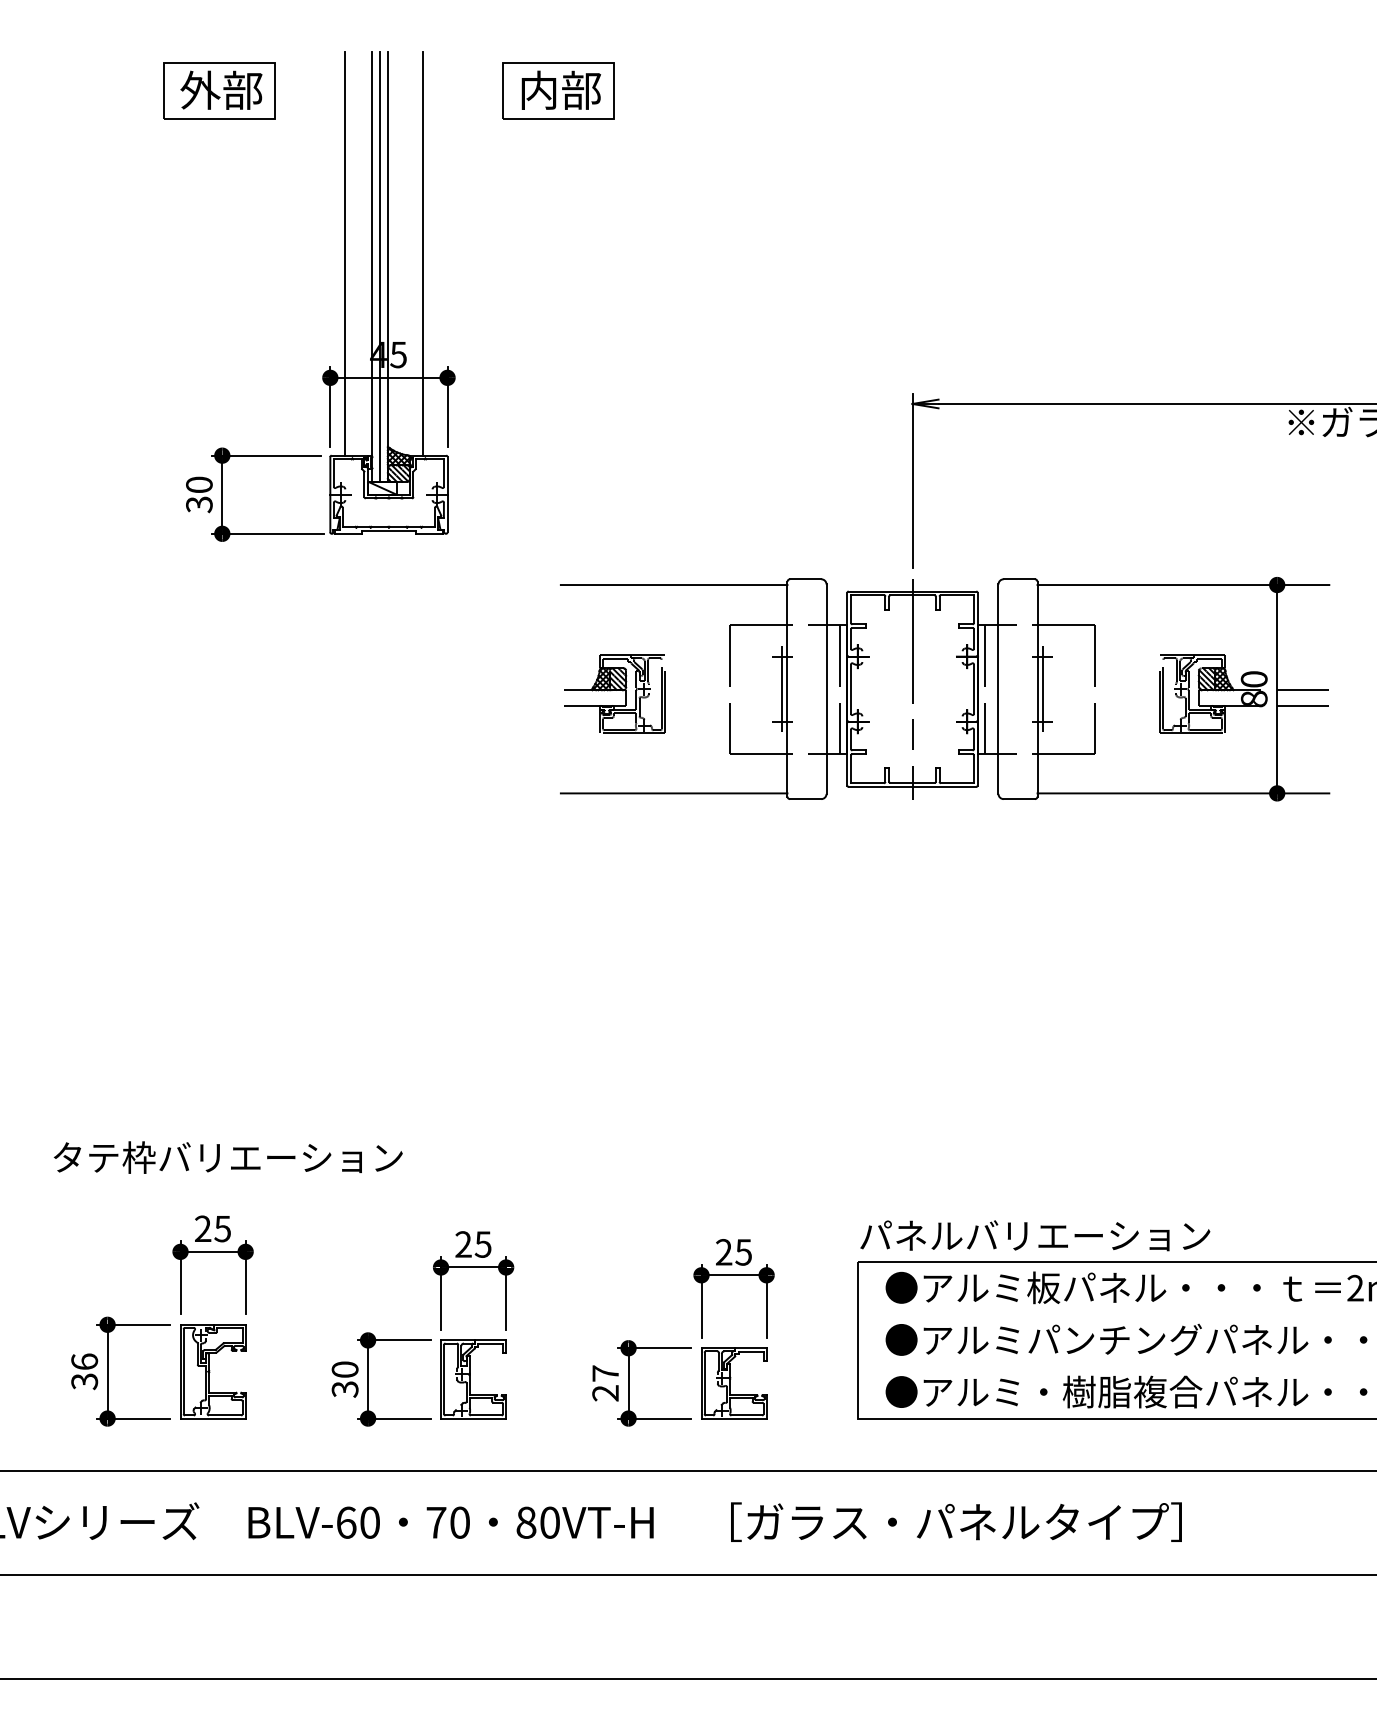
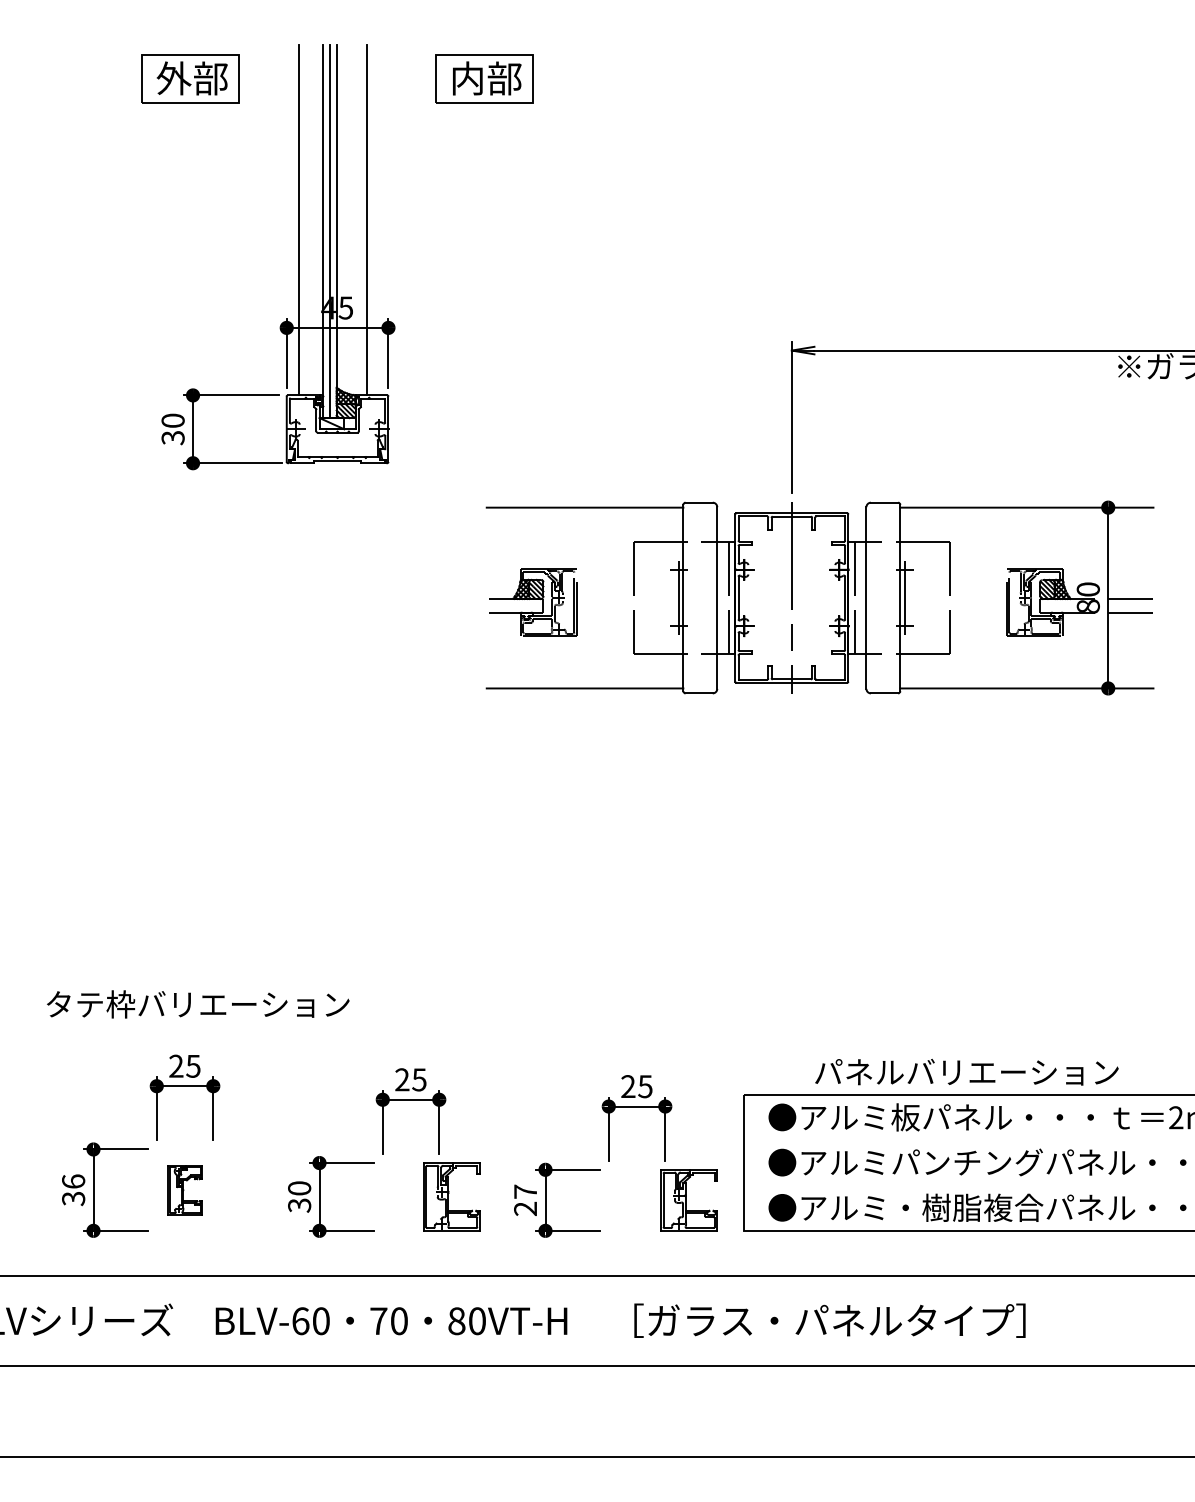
text: (1035, 1235) -> (967, 1072), moved
part: (213, 1371) -> (185, 1190), size x0.6
part: (473, 1379) -> (451, 1196), moved
part: (734, 1383) -> (689, 1200), moved

